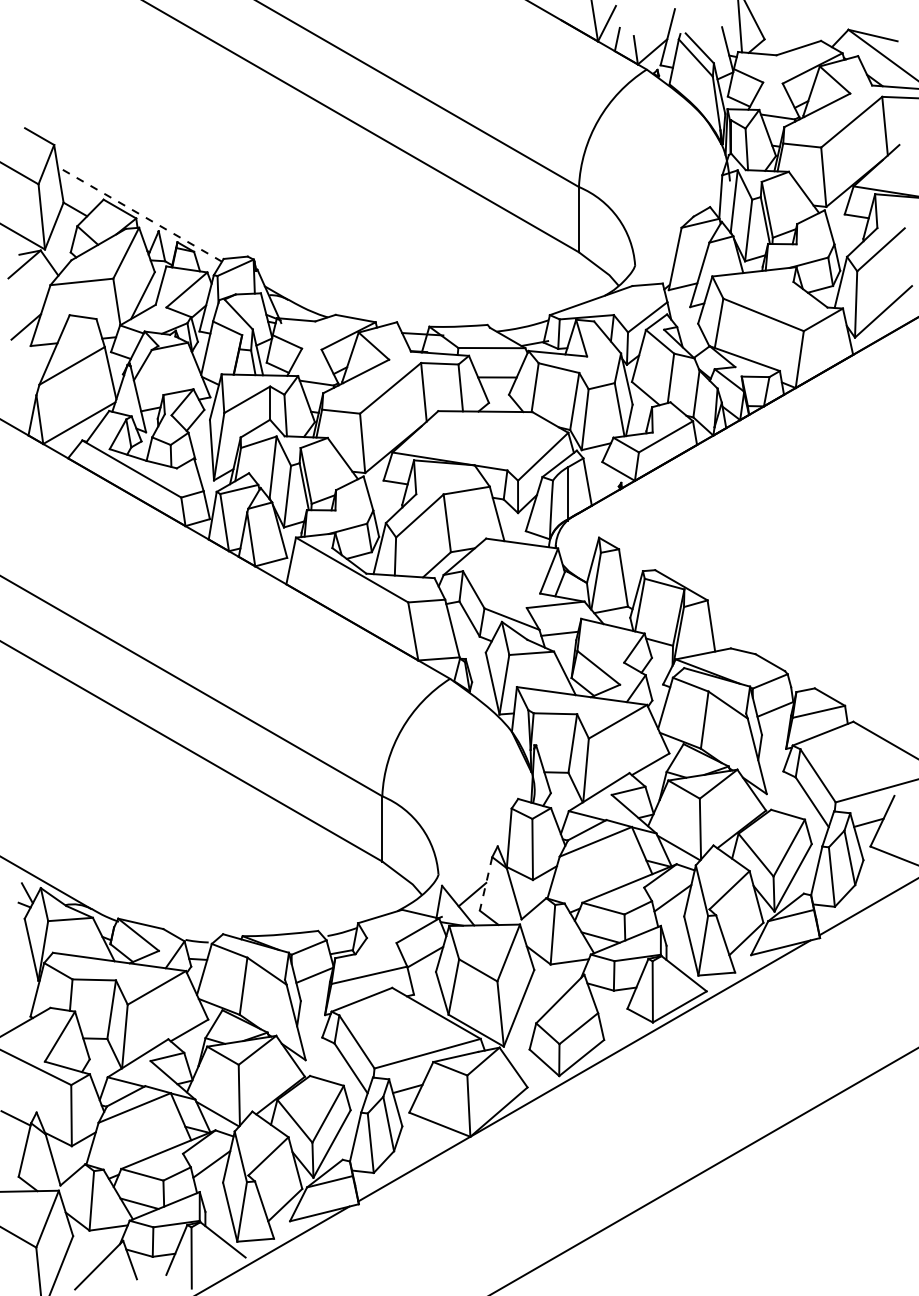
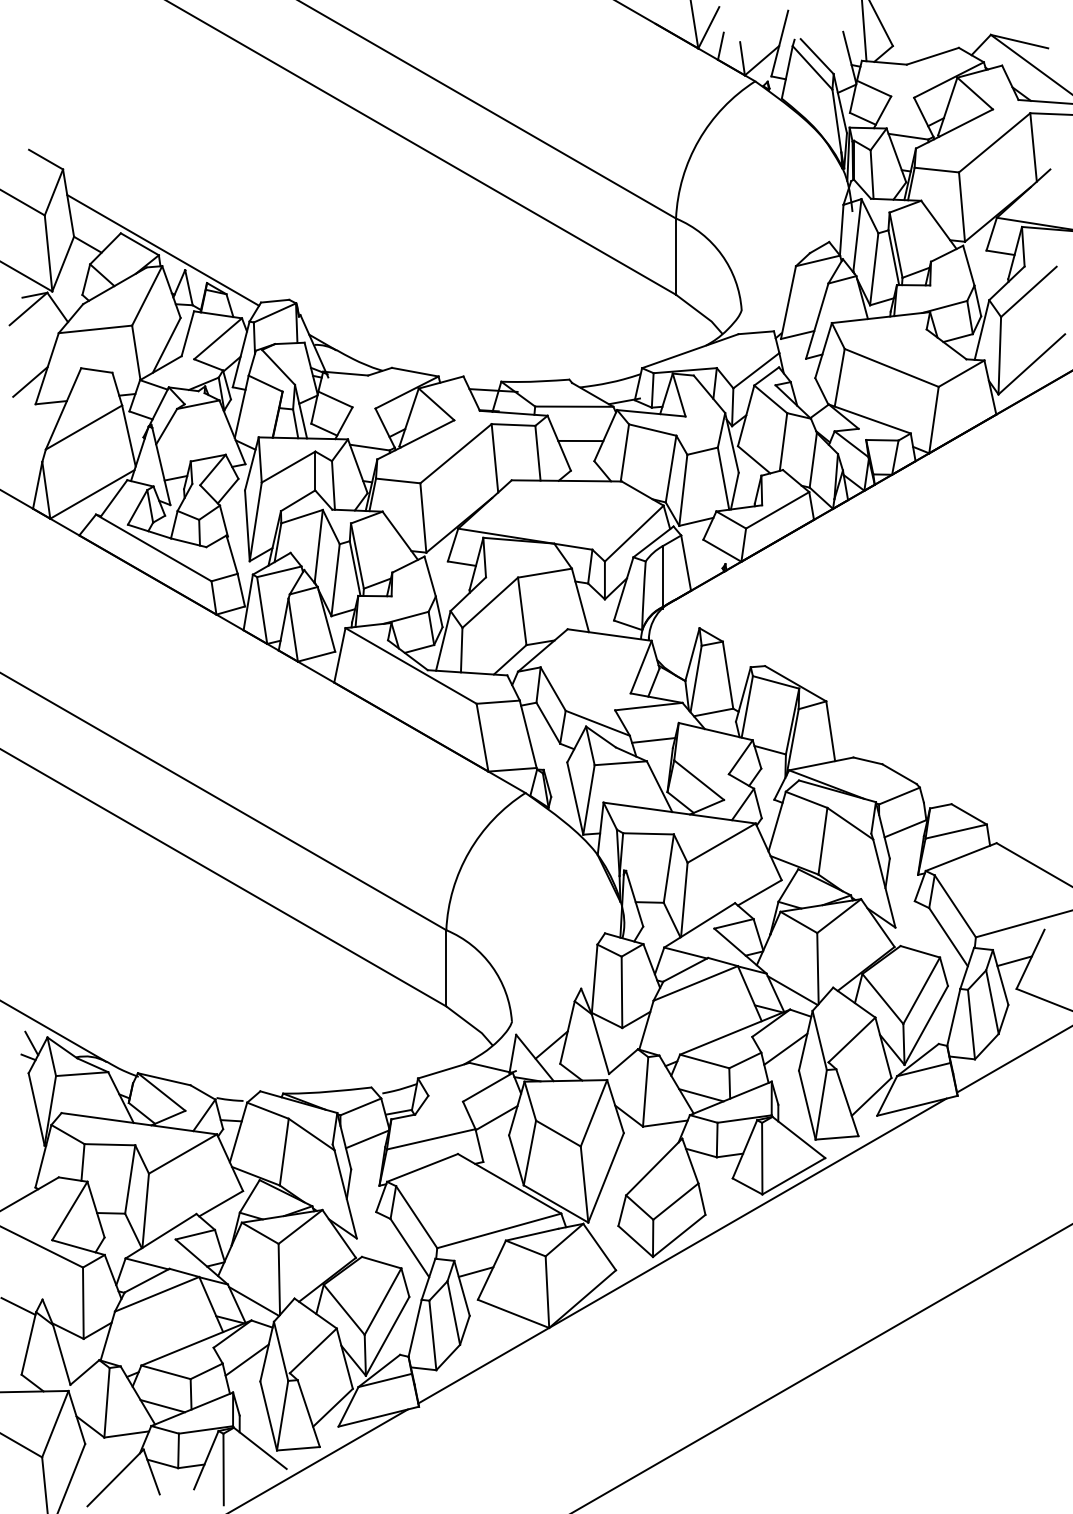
line: (140, 214) -> (163, 250), dashed -> solid
line: (486, 884) -> (567, 1033), dashed -> solid

